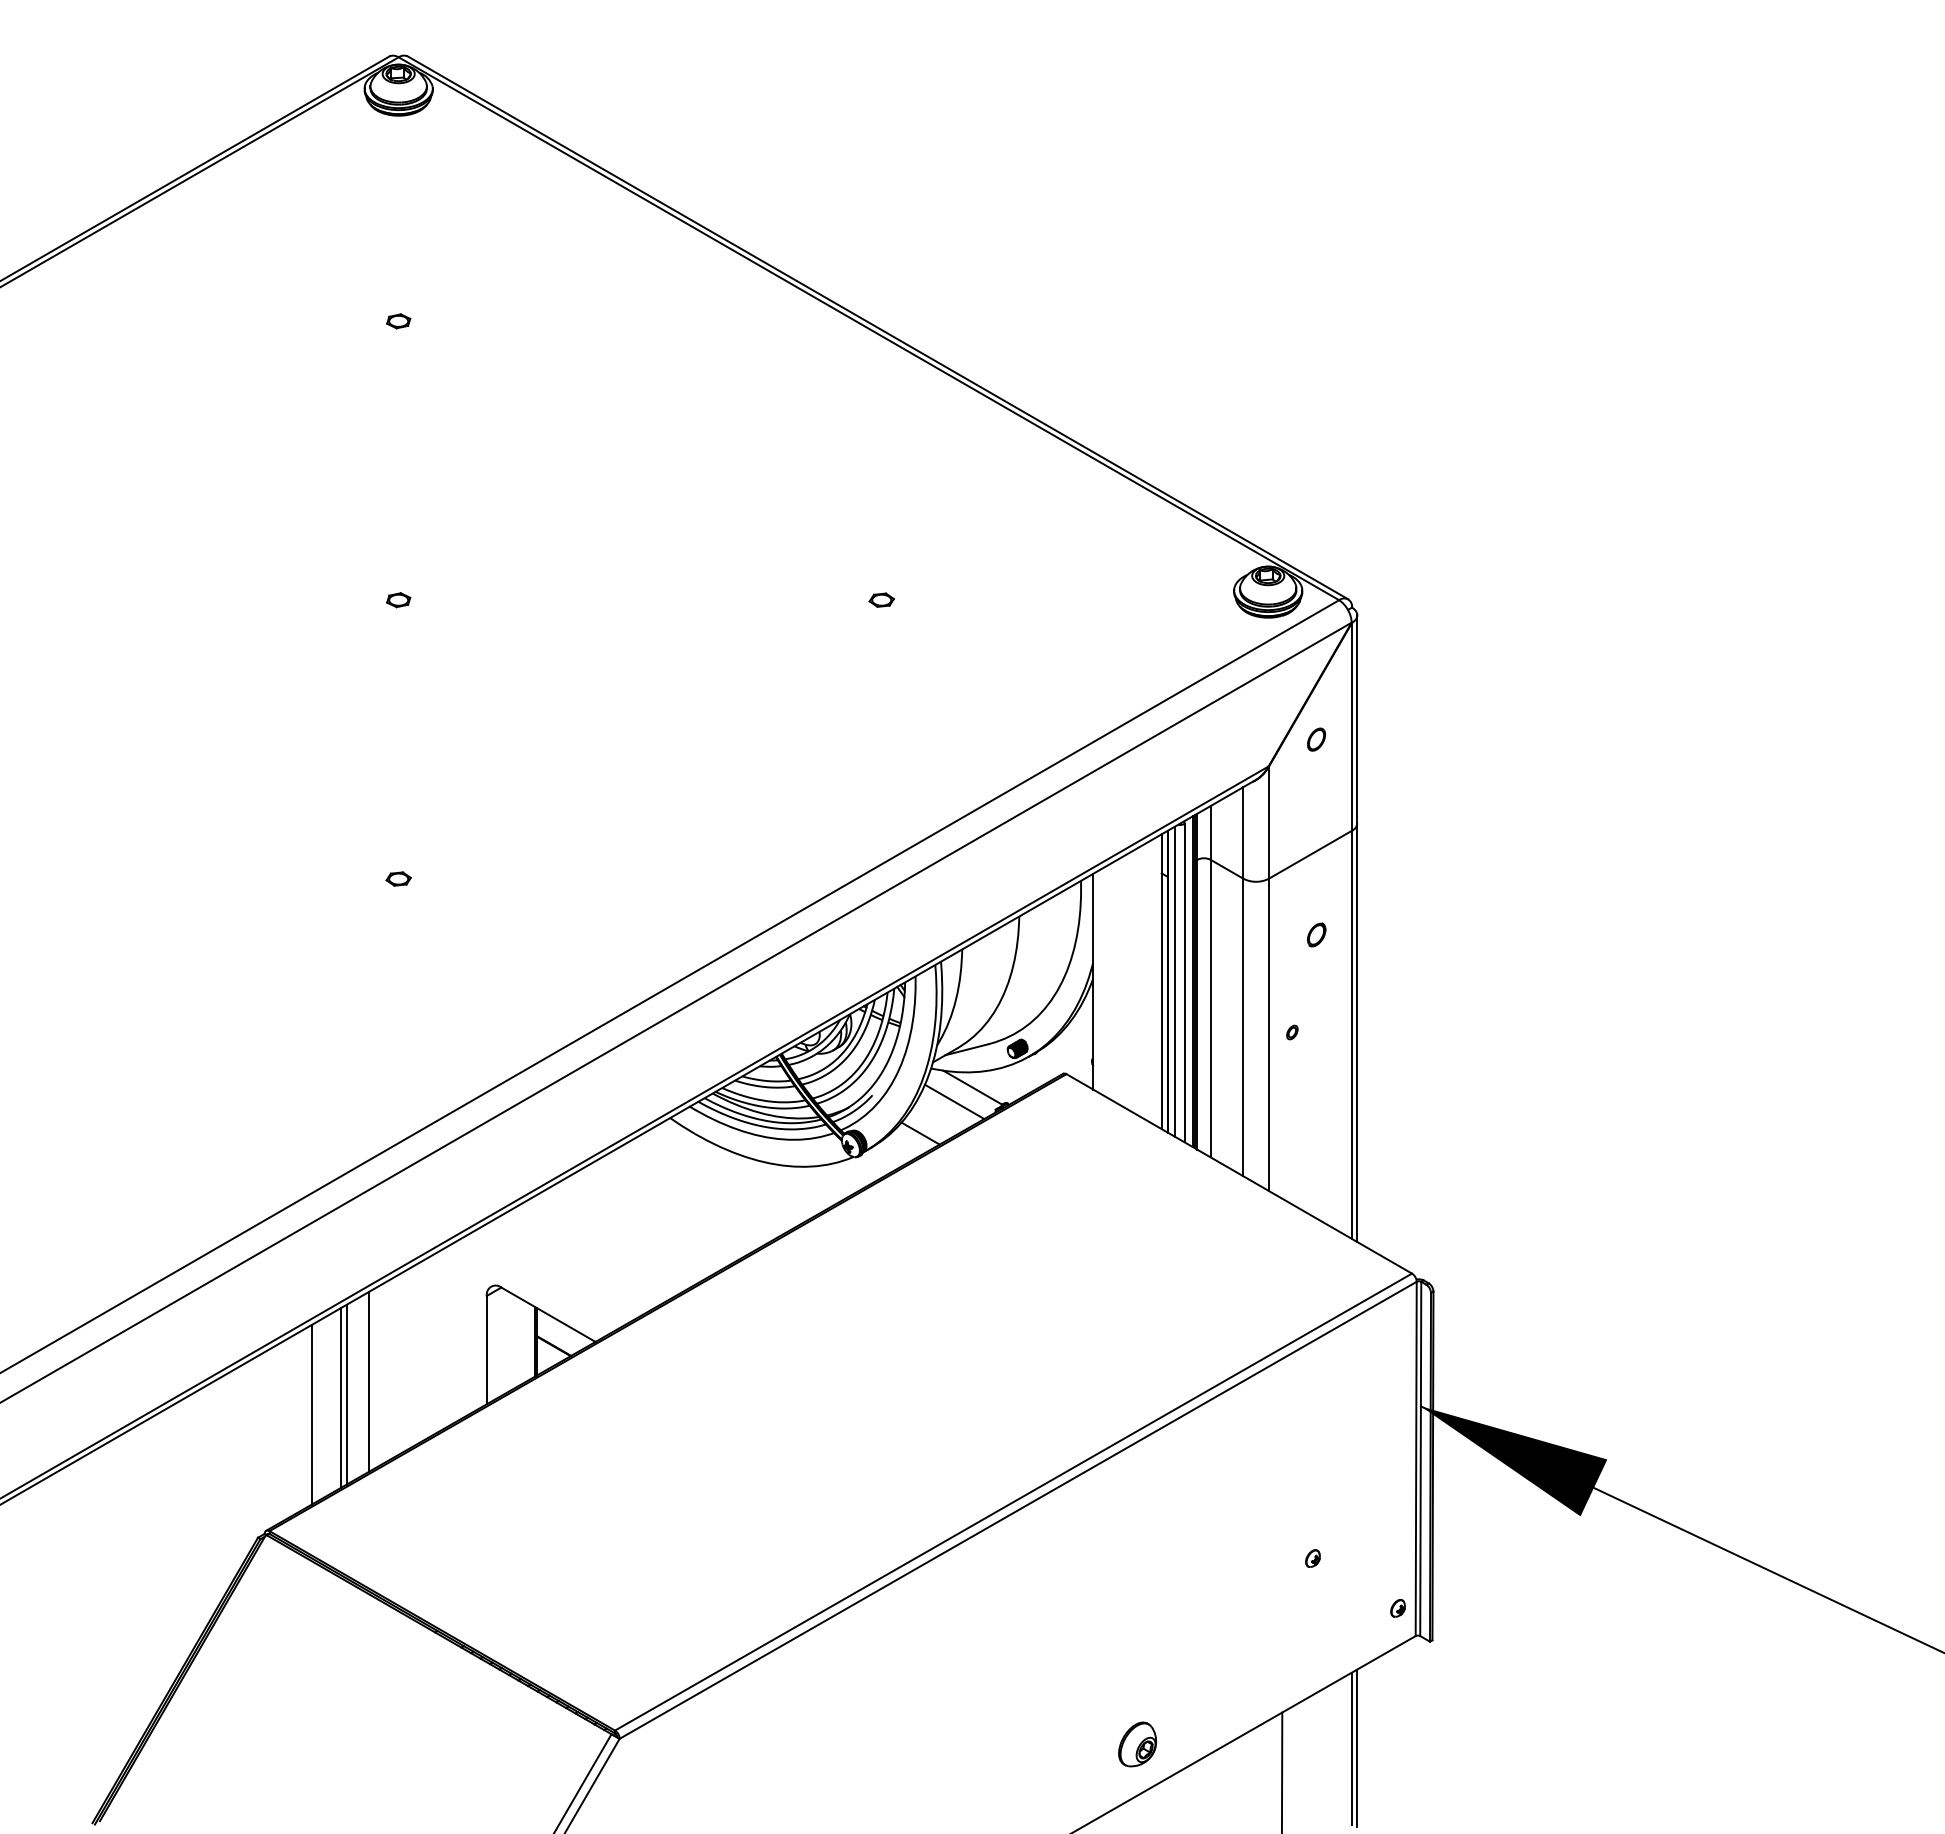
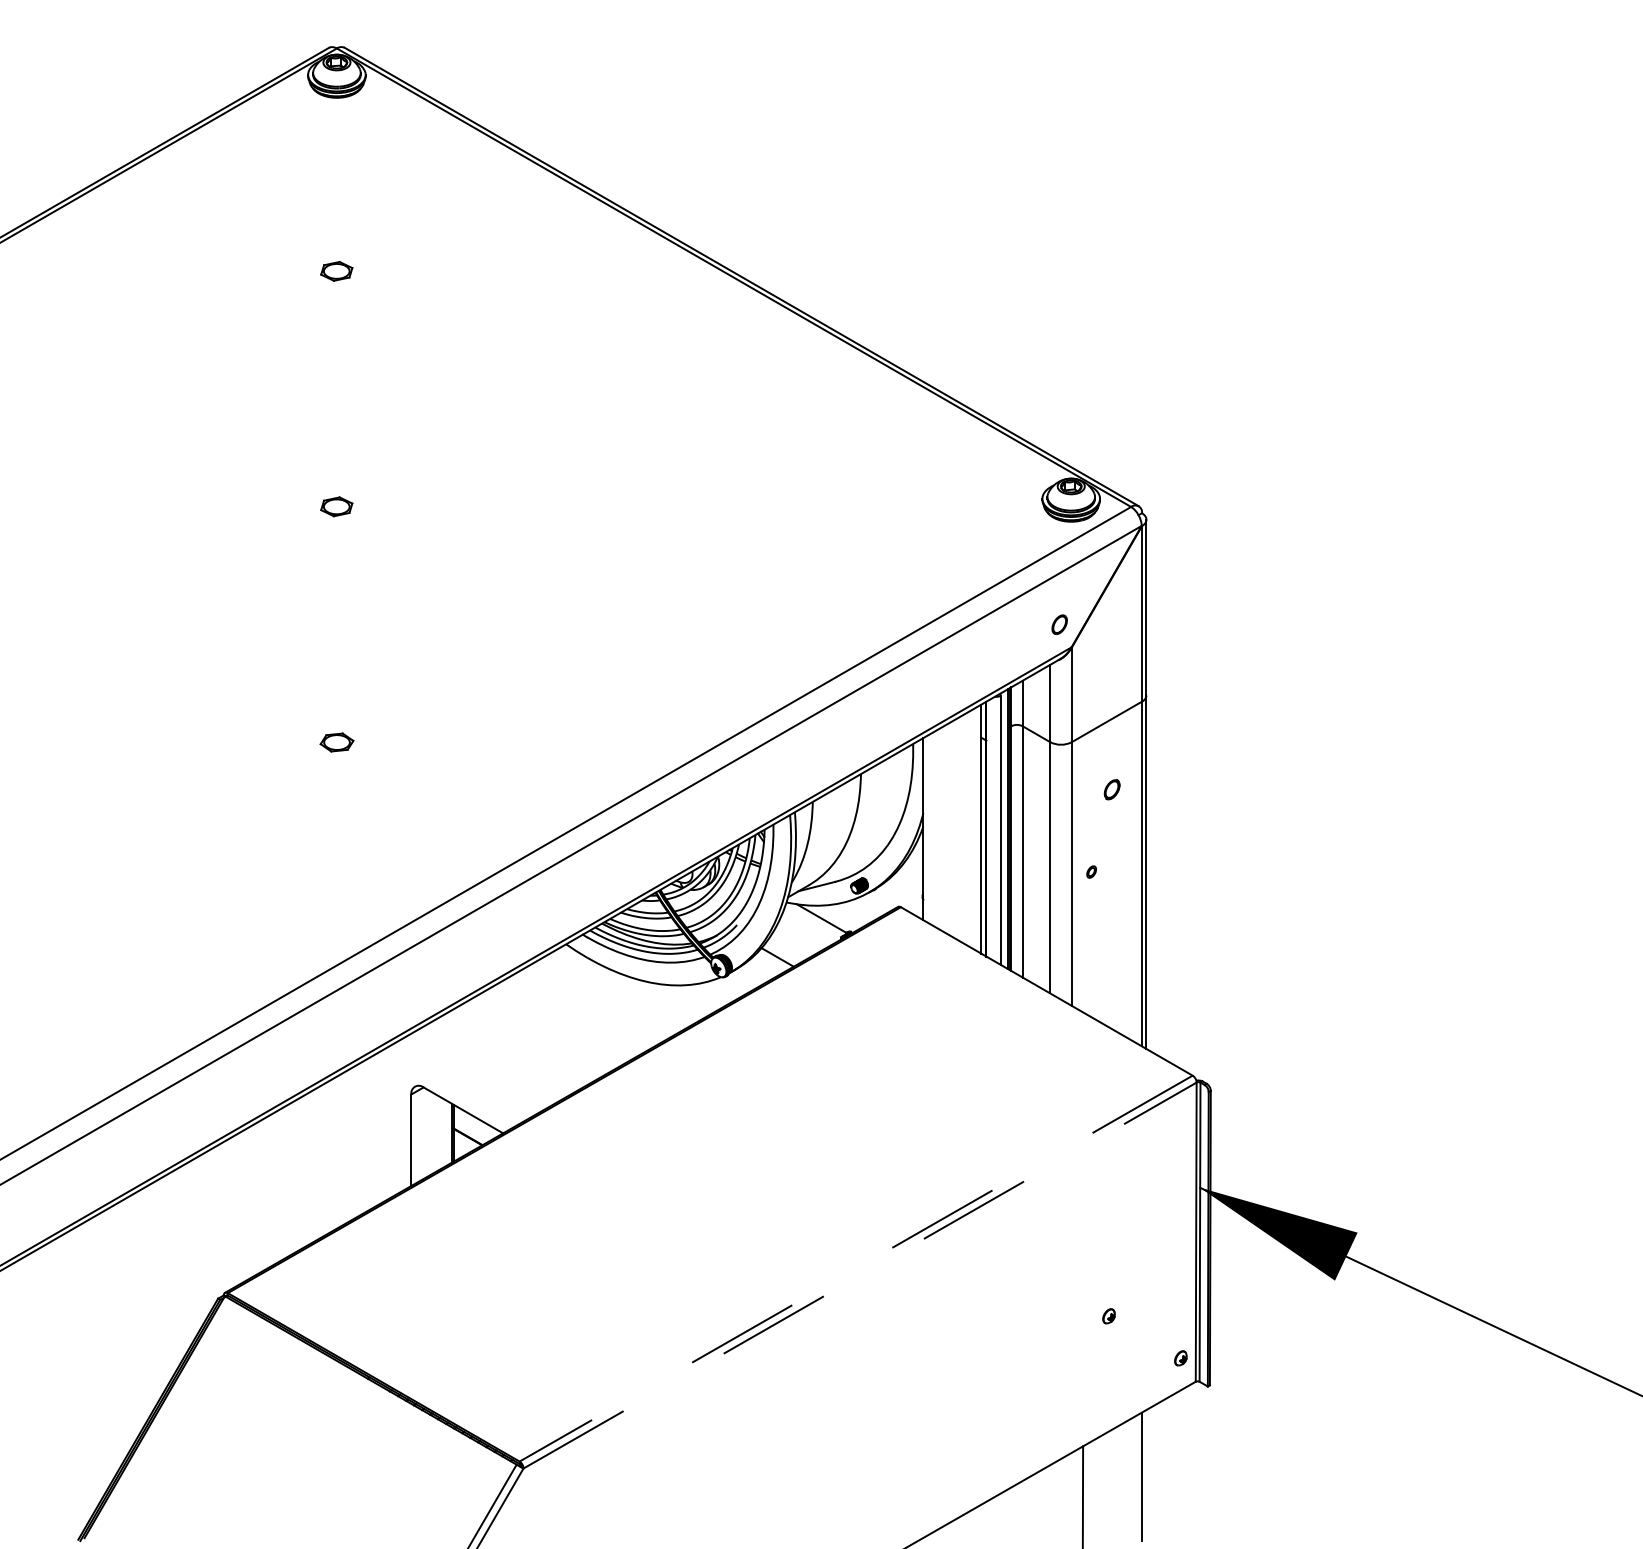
part: (398, 321) -> (336, 271), size x1.6
part: (881, 599) -> (744, 506), removed
part: (398, 600) -> (336, 507), size x1.6
part: (1316, 739) -> (1059, 624), moved
part: (398, 878) -> (336, 741), size x1.6
line: (1175, 981) -> (992, 828), removed
line: (954, 1101) -> (806, 930), removed
line: (368, 1382) -> (311, 1167), removed
line: (346, 1394) -> (292, 1177), removed
line: (341, 1397) -> (288, 1180), removed
line: (312, 1414) -> (264, 1194), removed
line: (1013, 1502) -> (856, 1268), solid -> dashed
line: (1018, 1510) -> (860, 1275), solid -> dashed
part: (1137, 1744) -> (960, 1473), removed
line: (1357, 1747) -> (1146, 1475), removed

